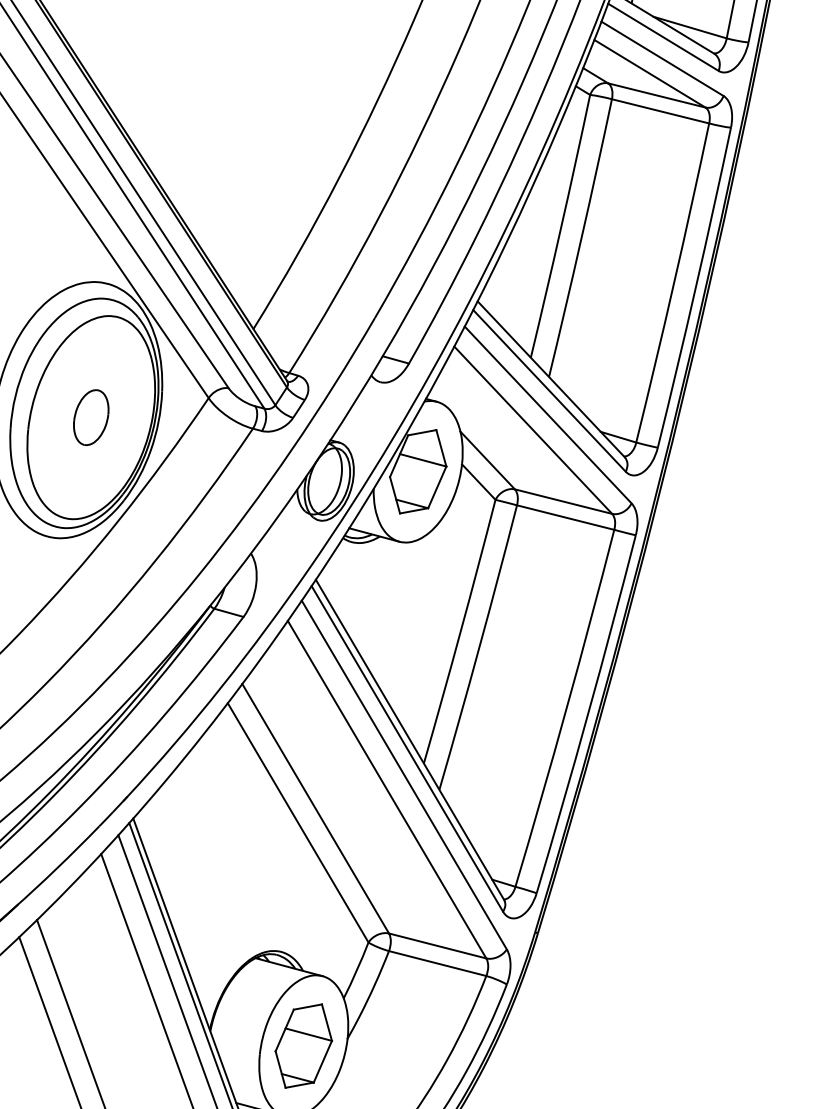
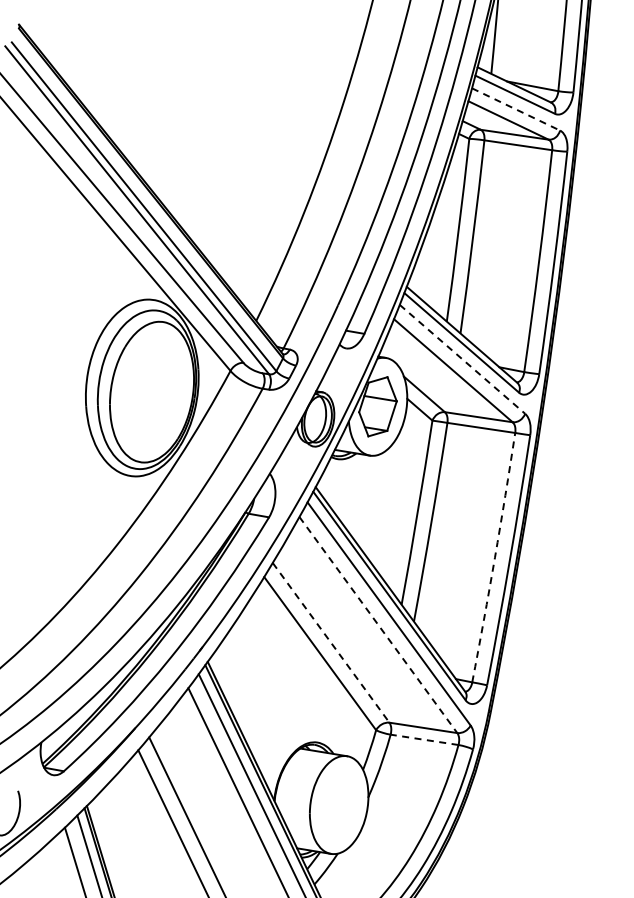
line: (663, 58) -> (516, 109), solid -> dashed
line: (548, 415) -> (462, 359), solid -> dashed
part: (90, 418) -> (151, 392), removed
arc: (565, 708) -> (494, 557), solid -> dashed
line: (387, 790) -> (378, 625), solid -> dashed
line: (316, 808) -> (331, 642), solid -> dashed
line: (437, 963) -> (424, 739), solid -> dashed
part: (302, 1045) -> (338, 804), removed

